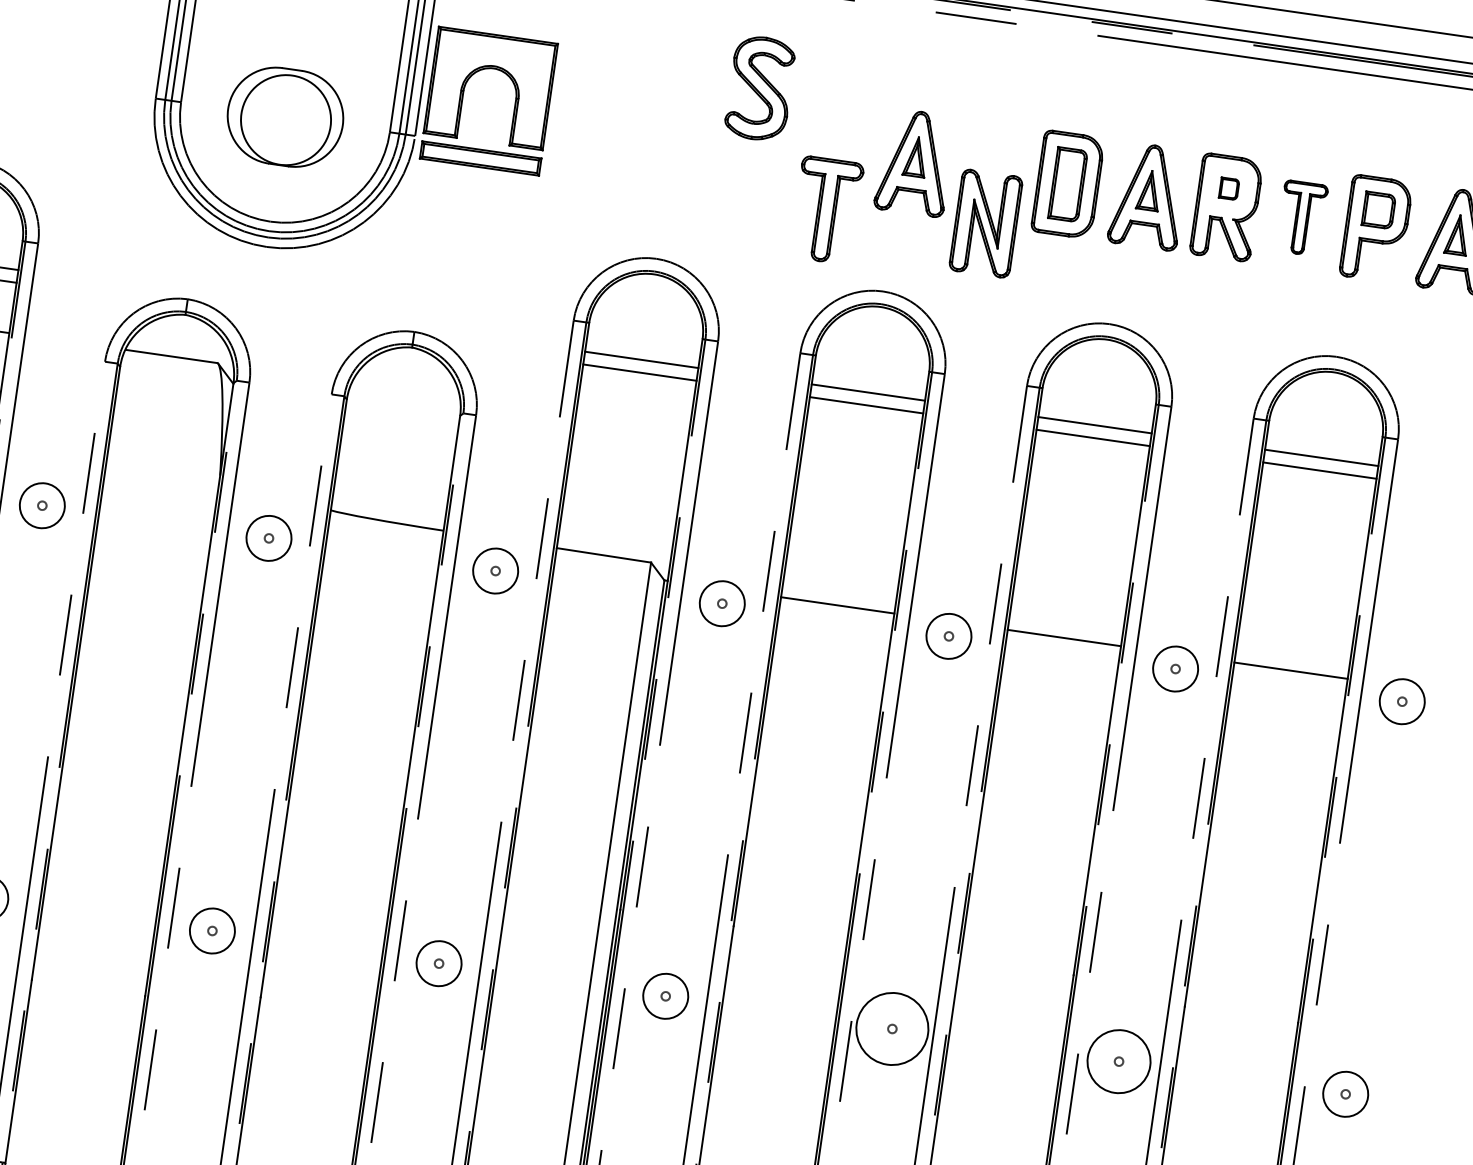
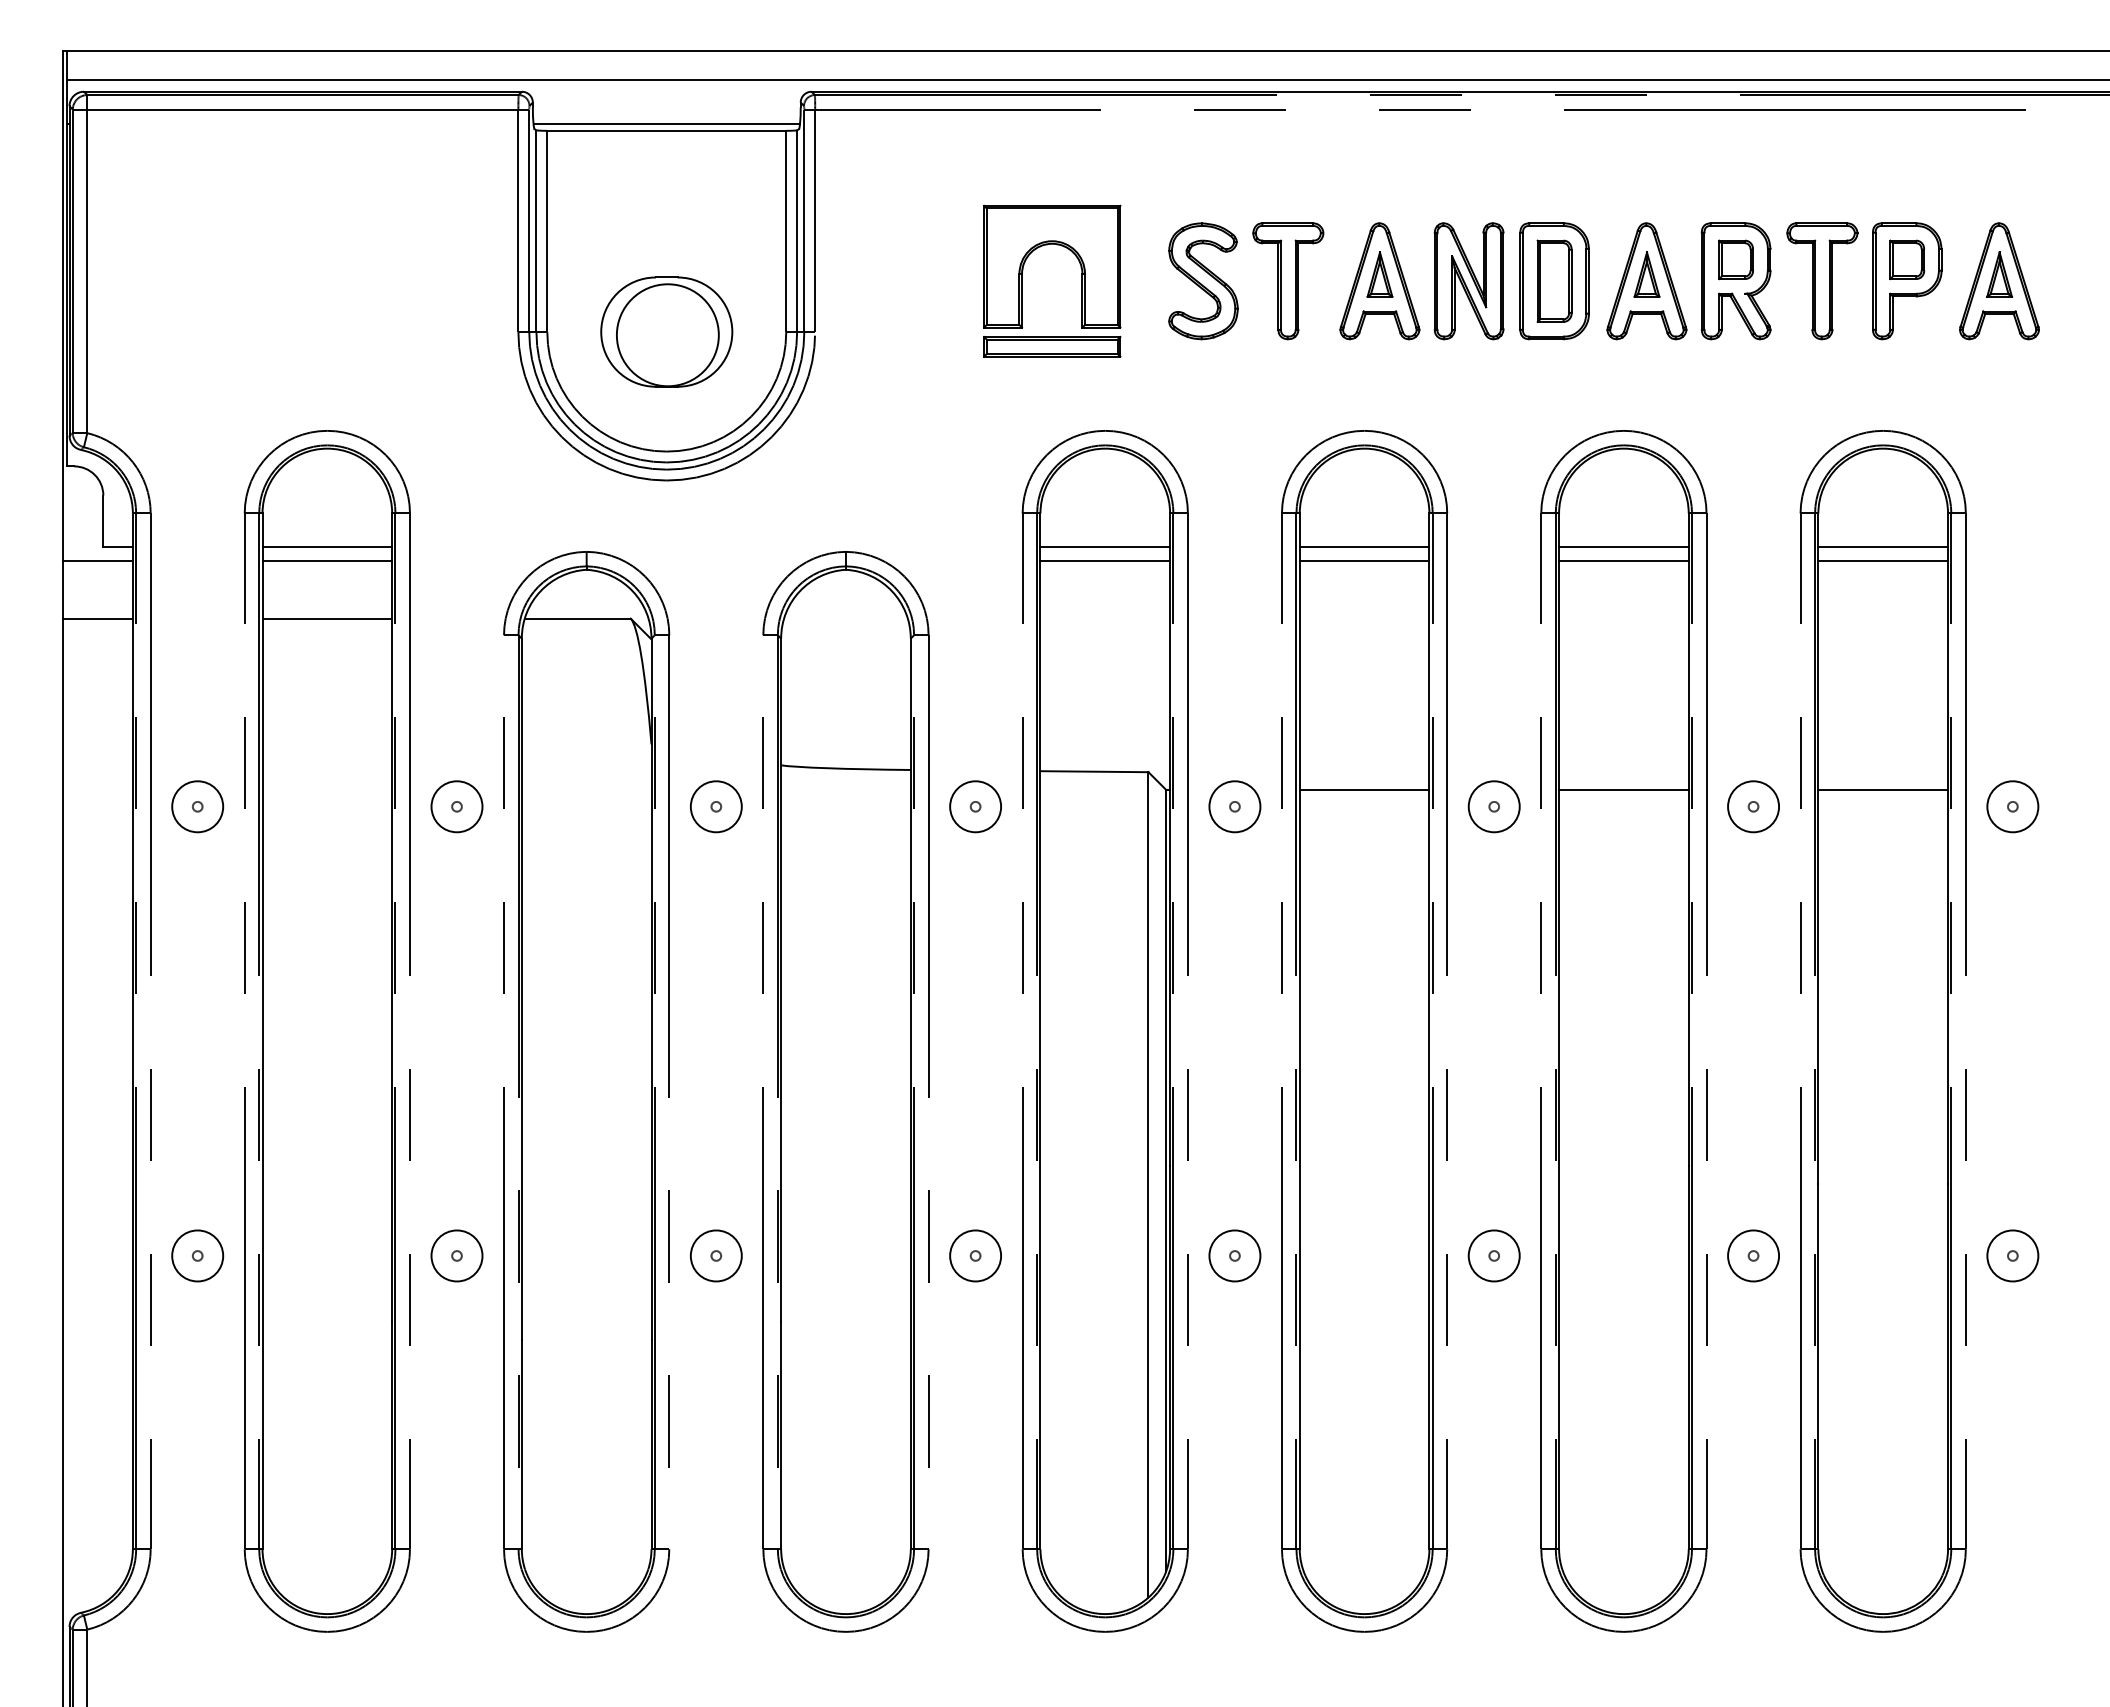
part: (760, 88) -> (1203, 281), moved
part: (514, 104) -> (1081, 280), moved
part: (1228, 188) -> (1735, 259), size x1.67
part: (826, 210) -> (1288, 281), moved
part: (1302, 218) -> (1822, 281), size x1.43
part: (985, 223) -> (1468, 281), moved
circle: (891, 1028) -> (1493, 1255), size x0.62
circle: (1119, 1061) -> (1753, 1255), size x0.71

